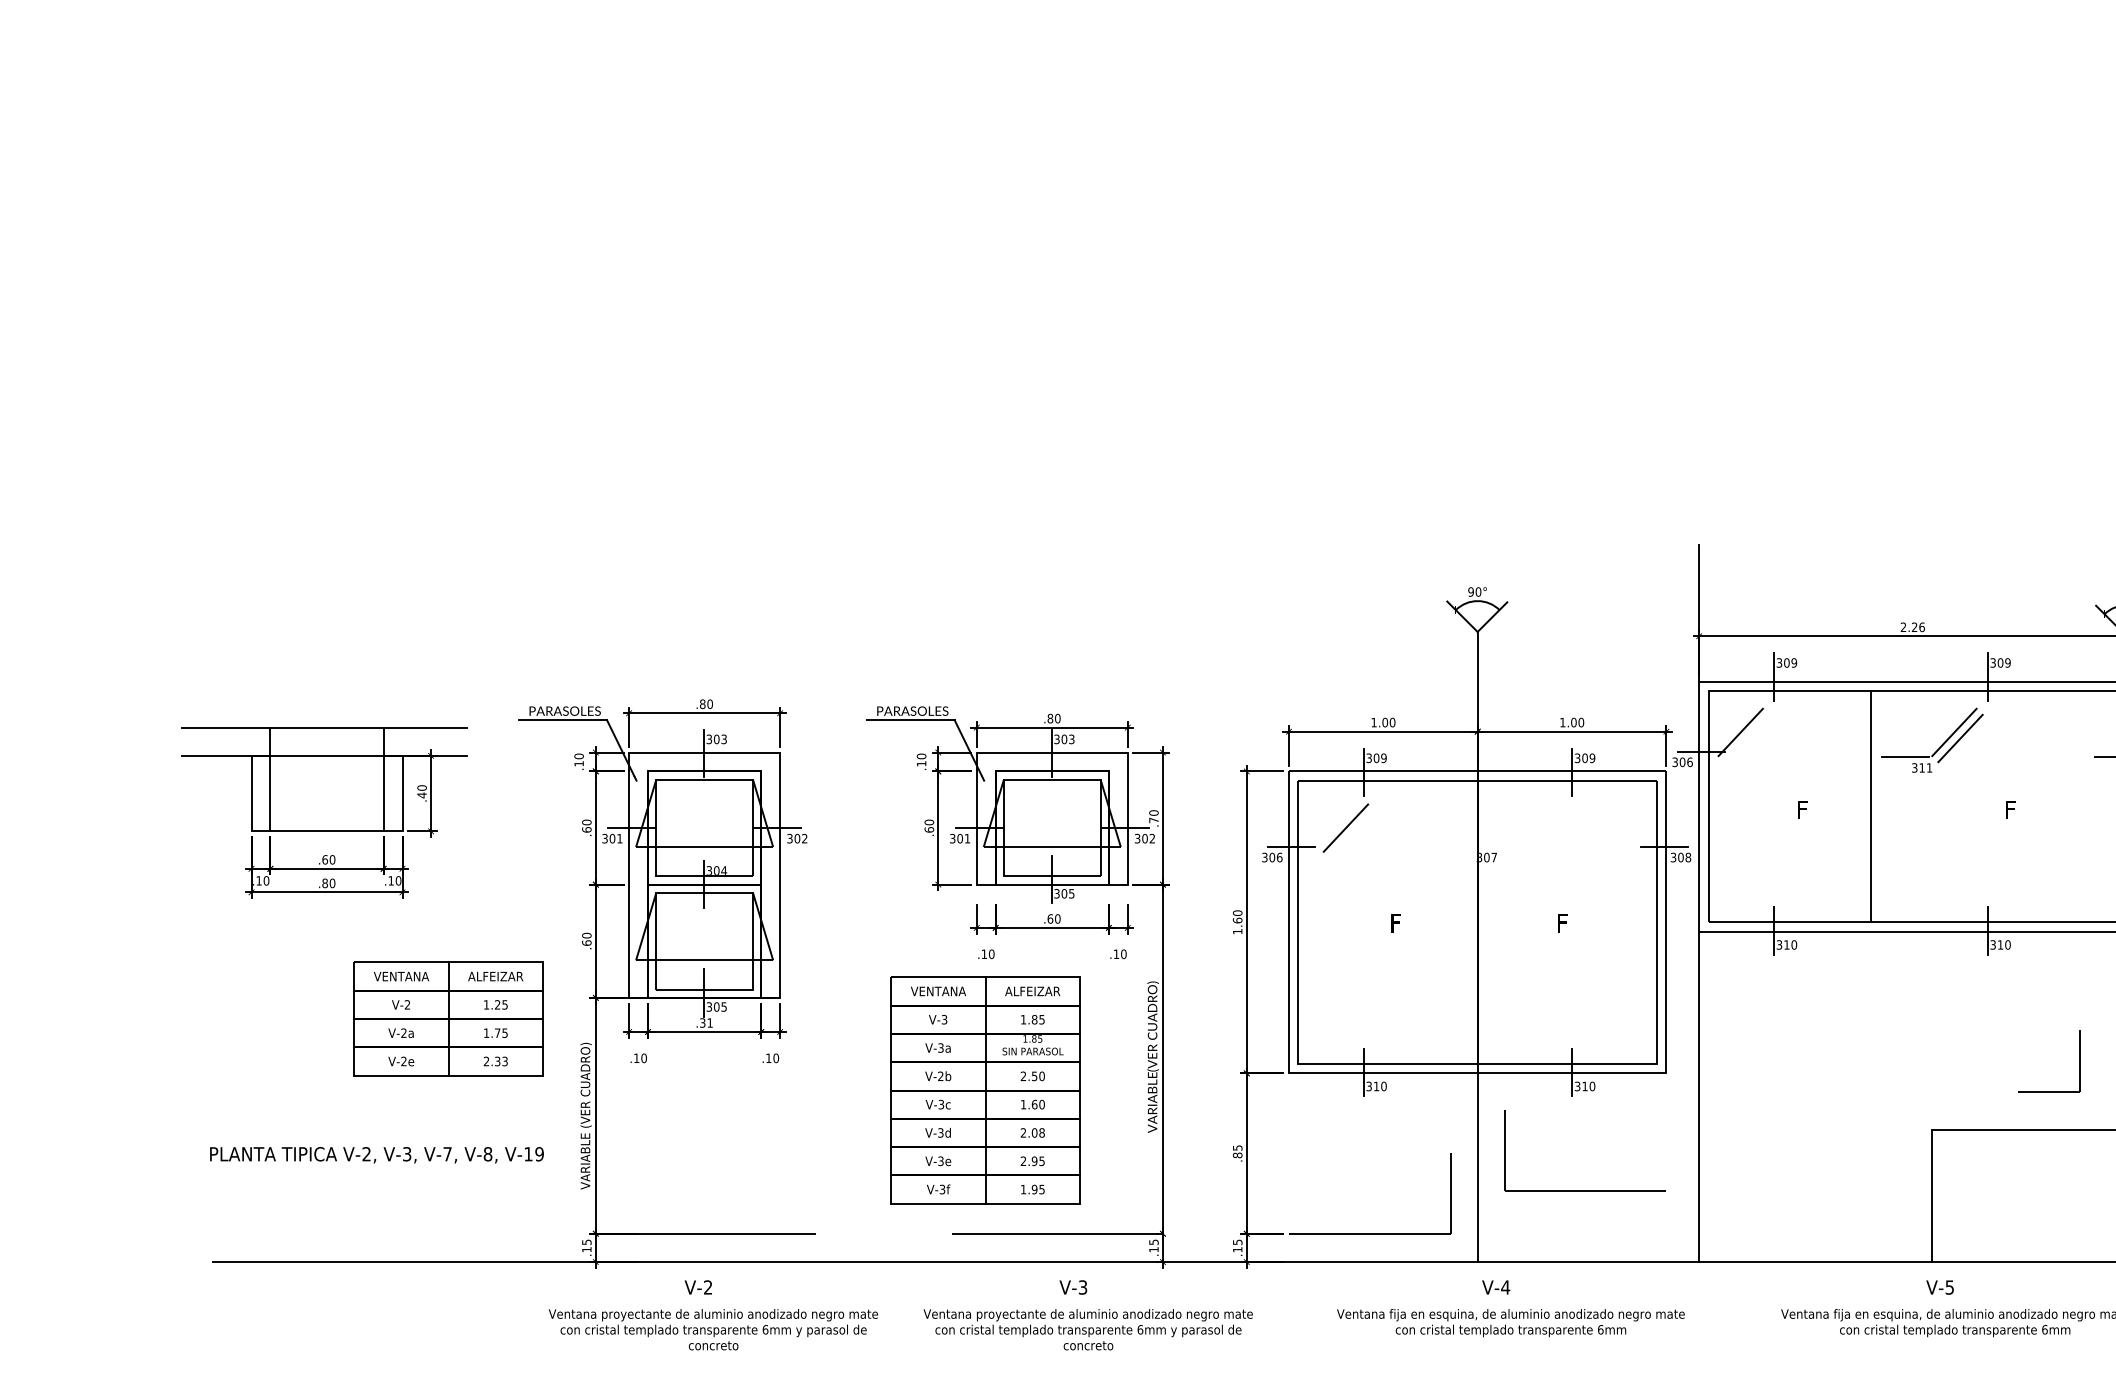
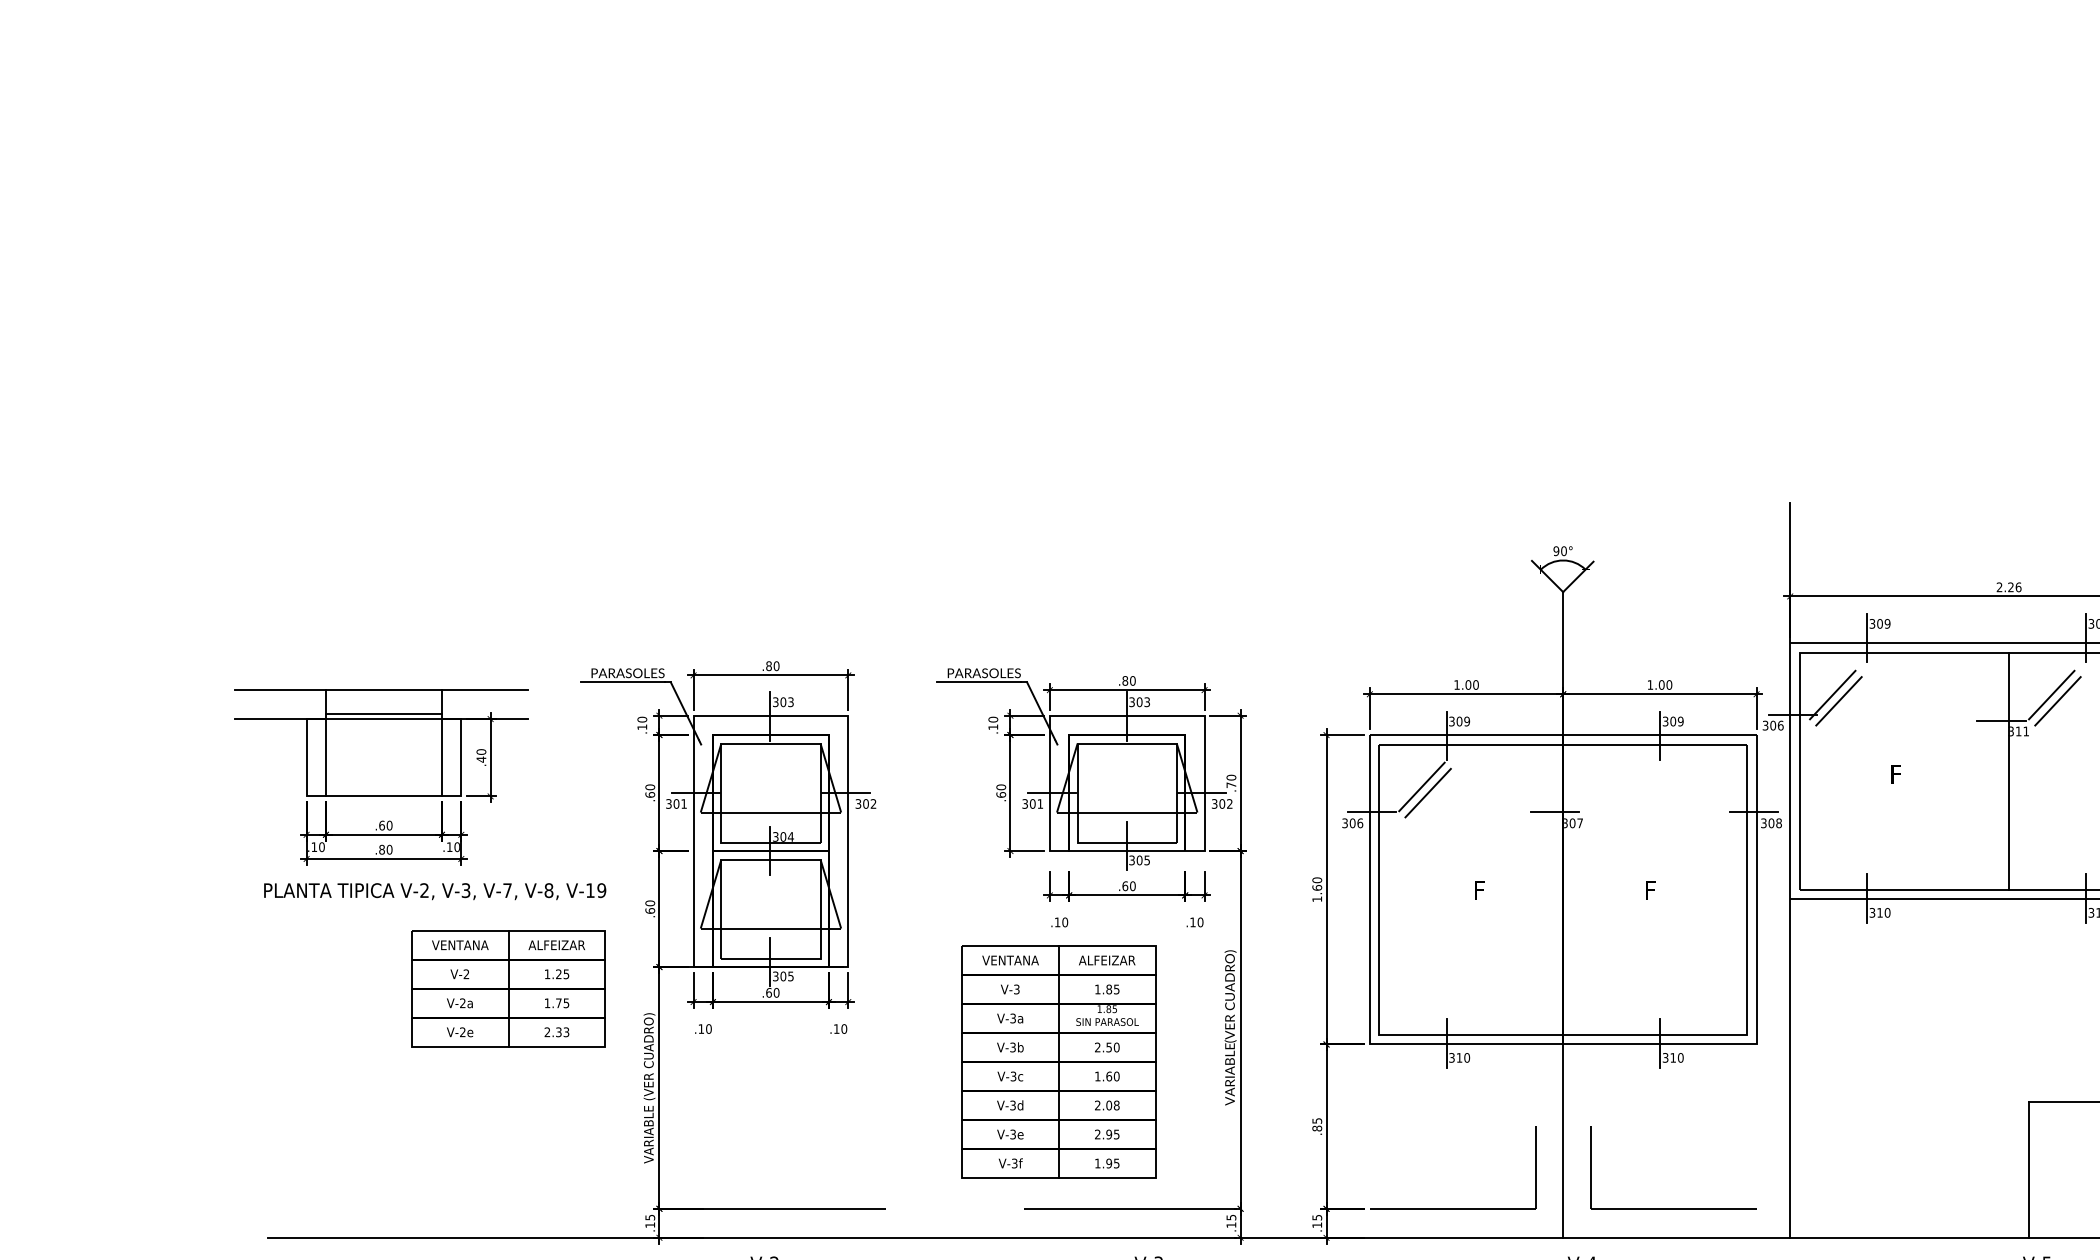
line: (1746, 738) -> (1838, 701), added
line: (326, 751) -> (383, 714), added
line: (1870, 806) -> (2008, 770), moved
line: (1339, 821) -> (1421, 786), added
line: (1469, 846) -> (1554, 811), added
text: (706, 1022) -> (772, 992), .31 -> .60
text: (940, 1076) -> (1012, 1047), V-2b -> V-3b
text: (376, 1155) -> (434, 891), moved
part: (1584, 1190) -> (1672, 1208), moved

